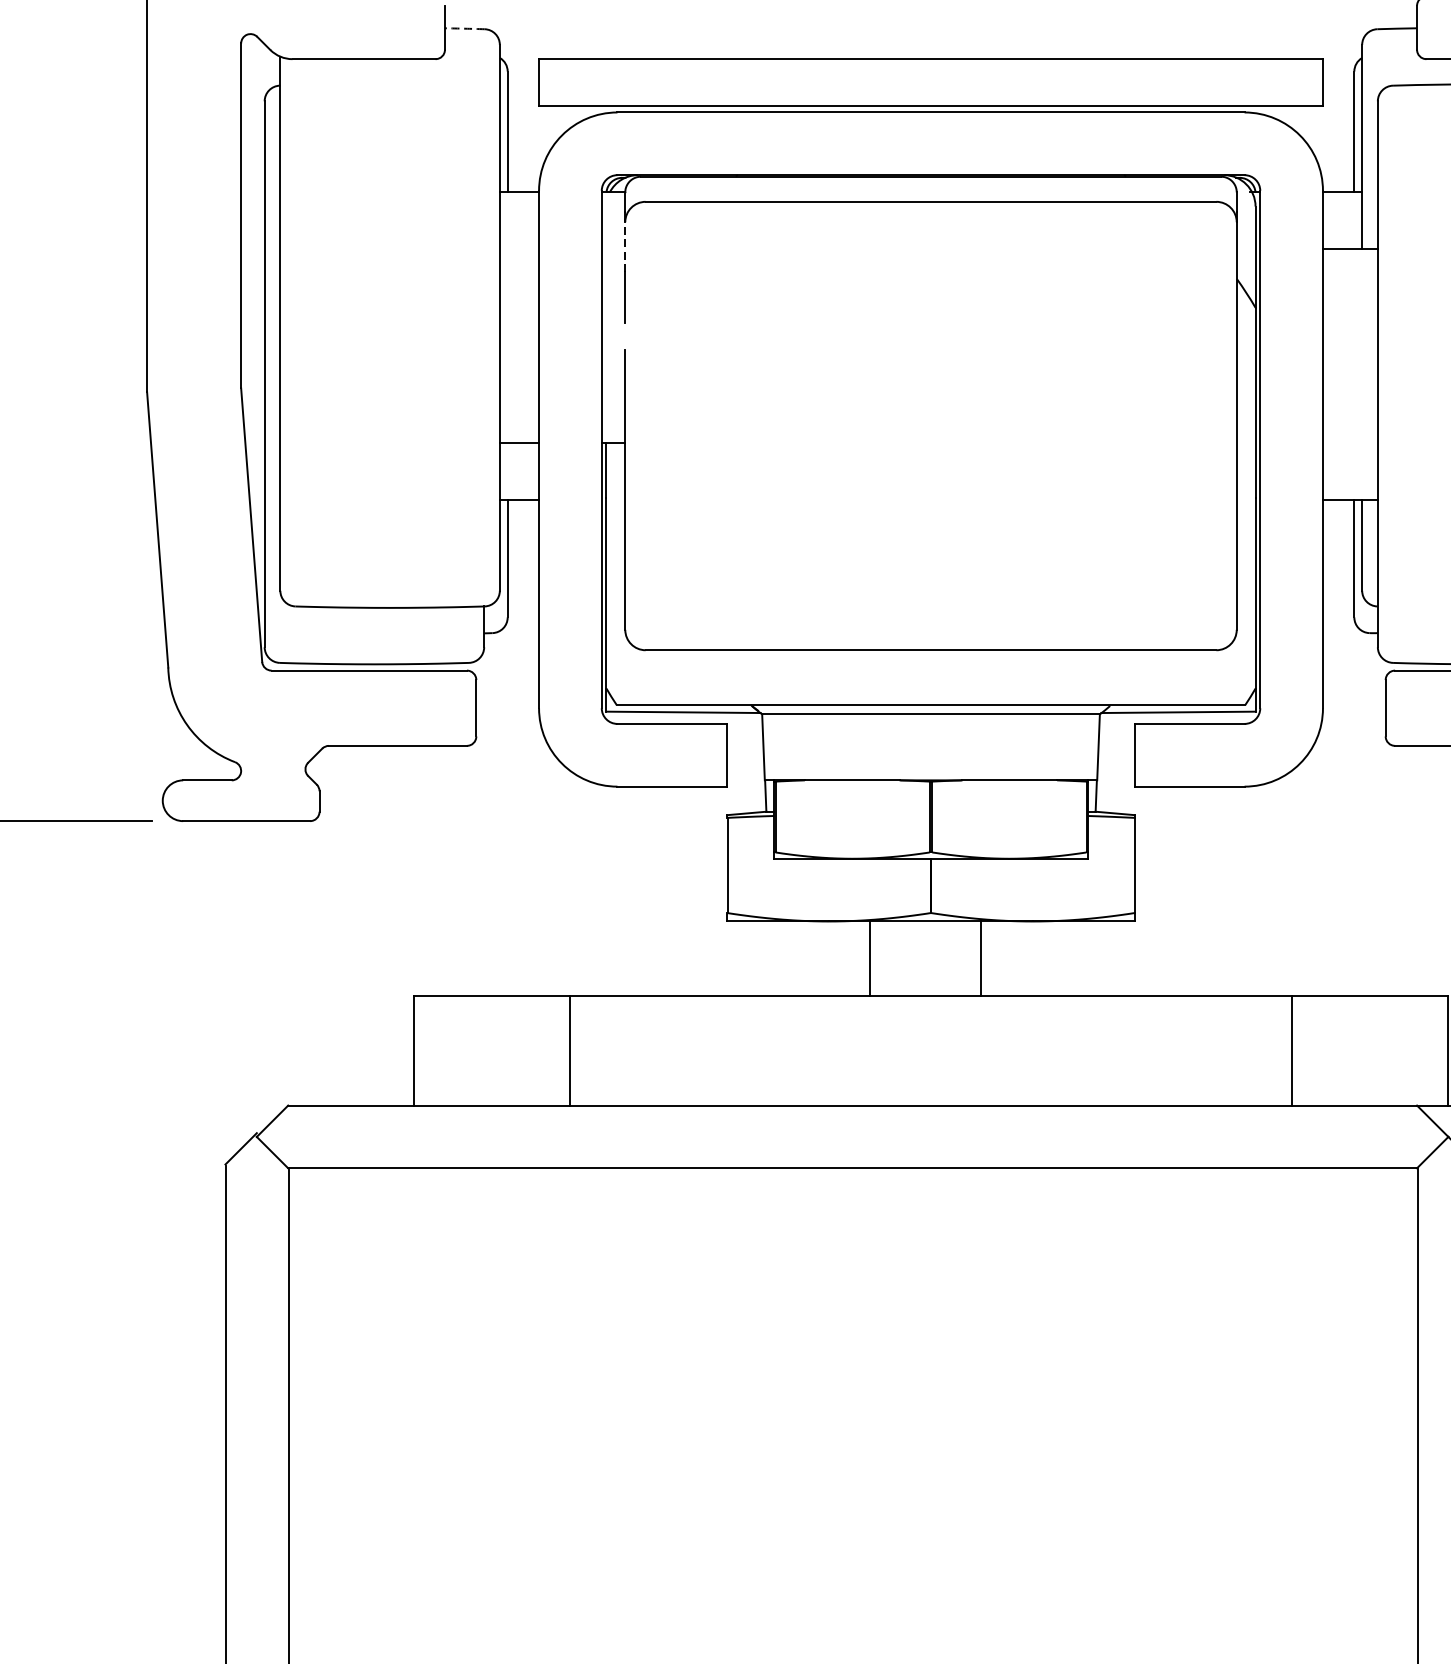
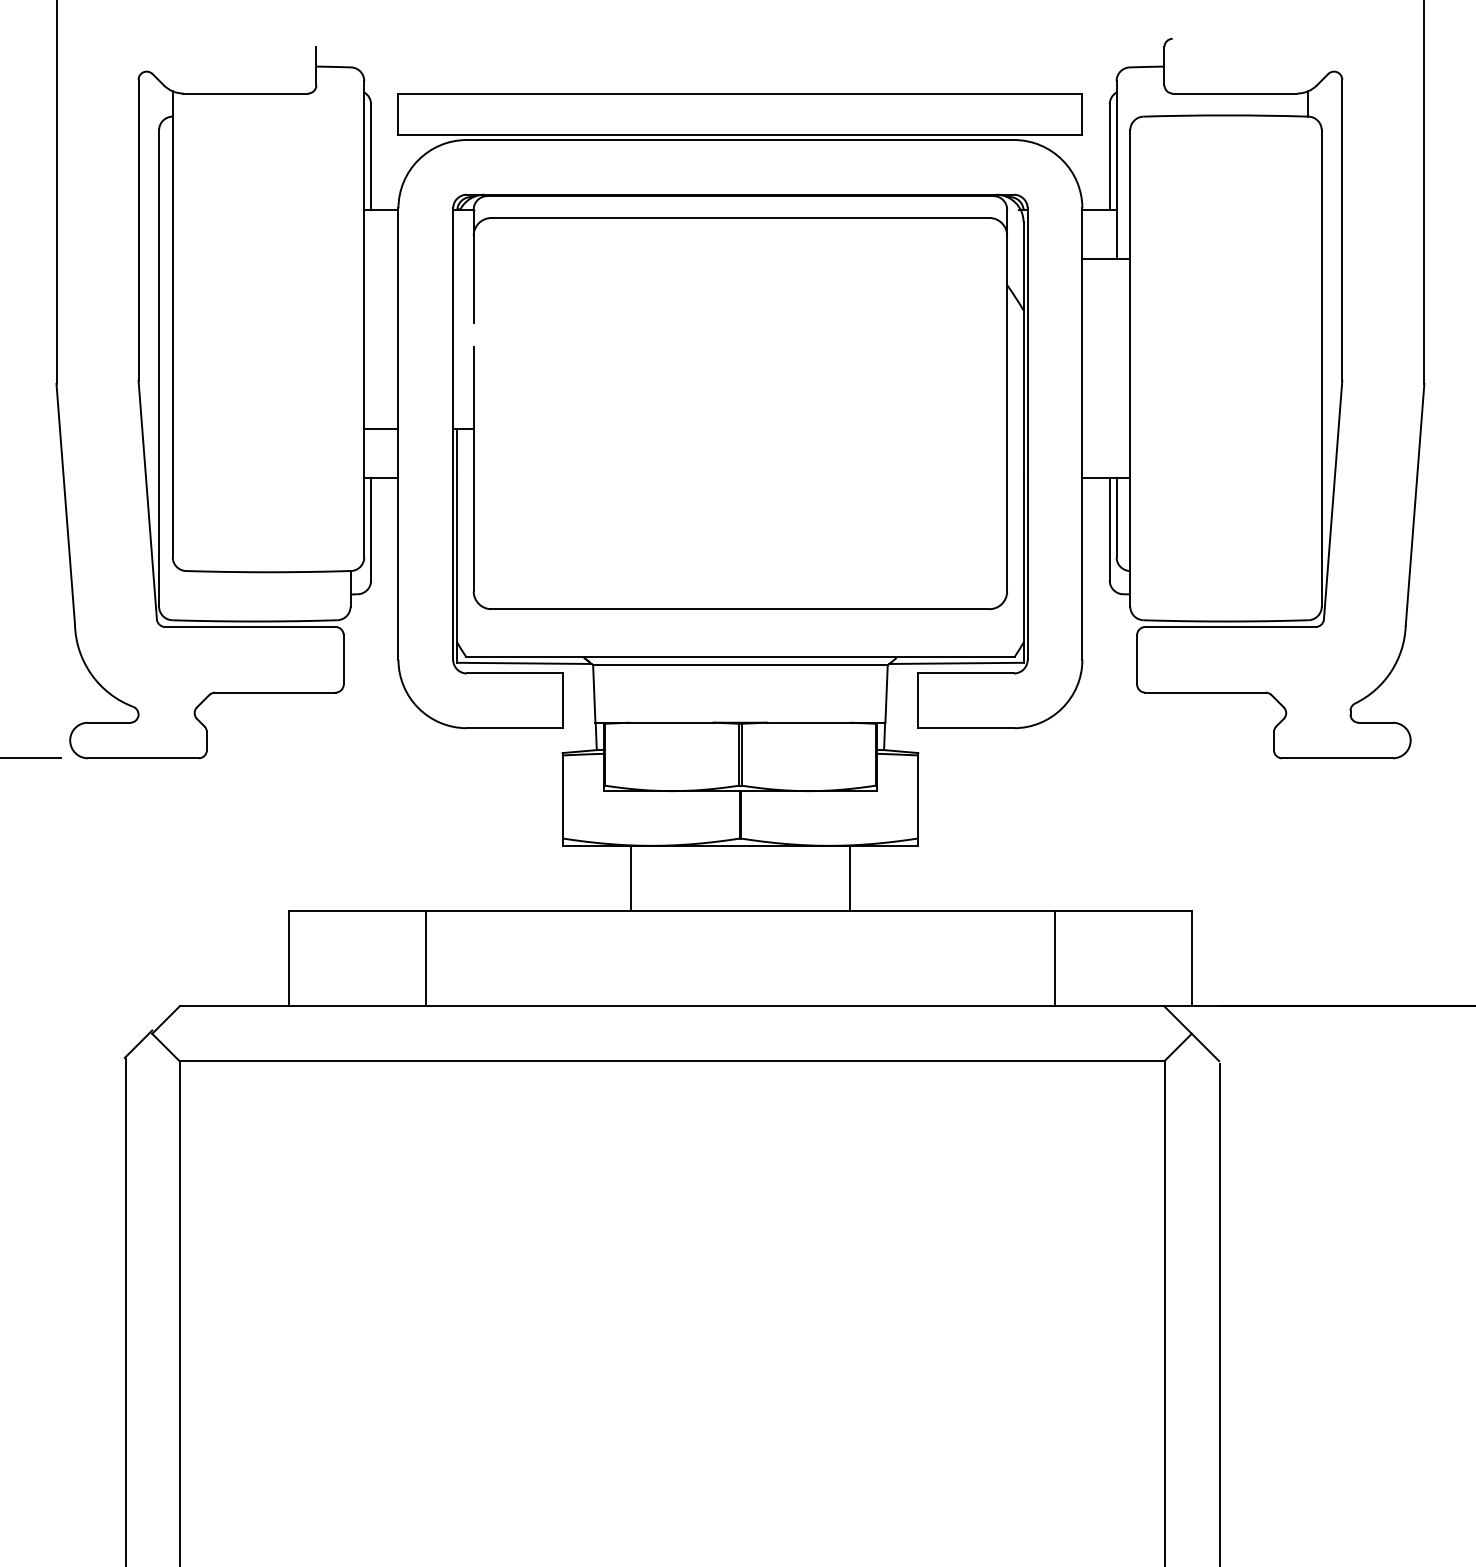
arc: (464, 28) -> (333, 66), dashed -> solid
line: (625, 247) -> (473, 257), dashed -> solid
line: (870, 957) -> (631, 877), moved
line: (980, 957) -> (849, 877), moved

